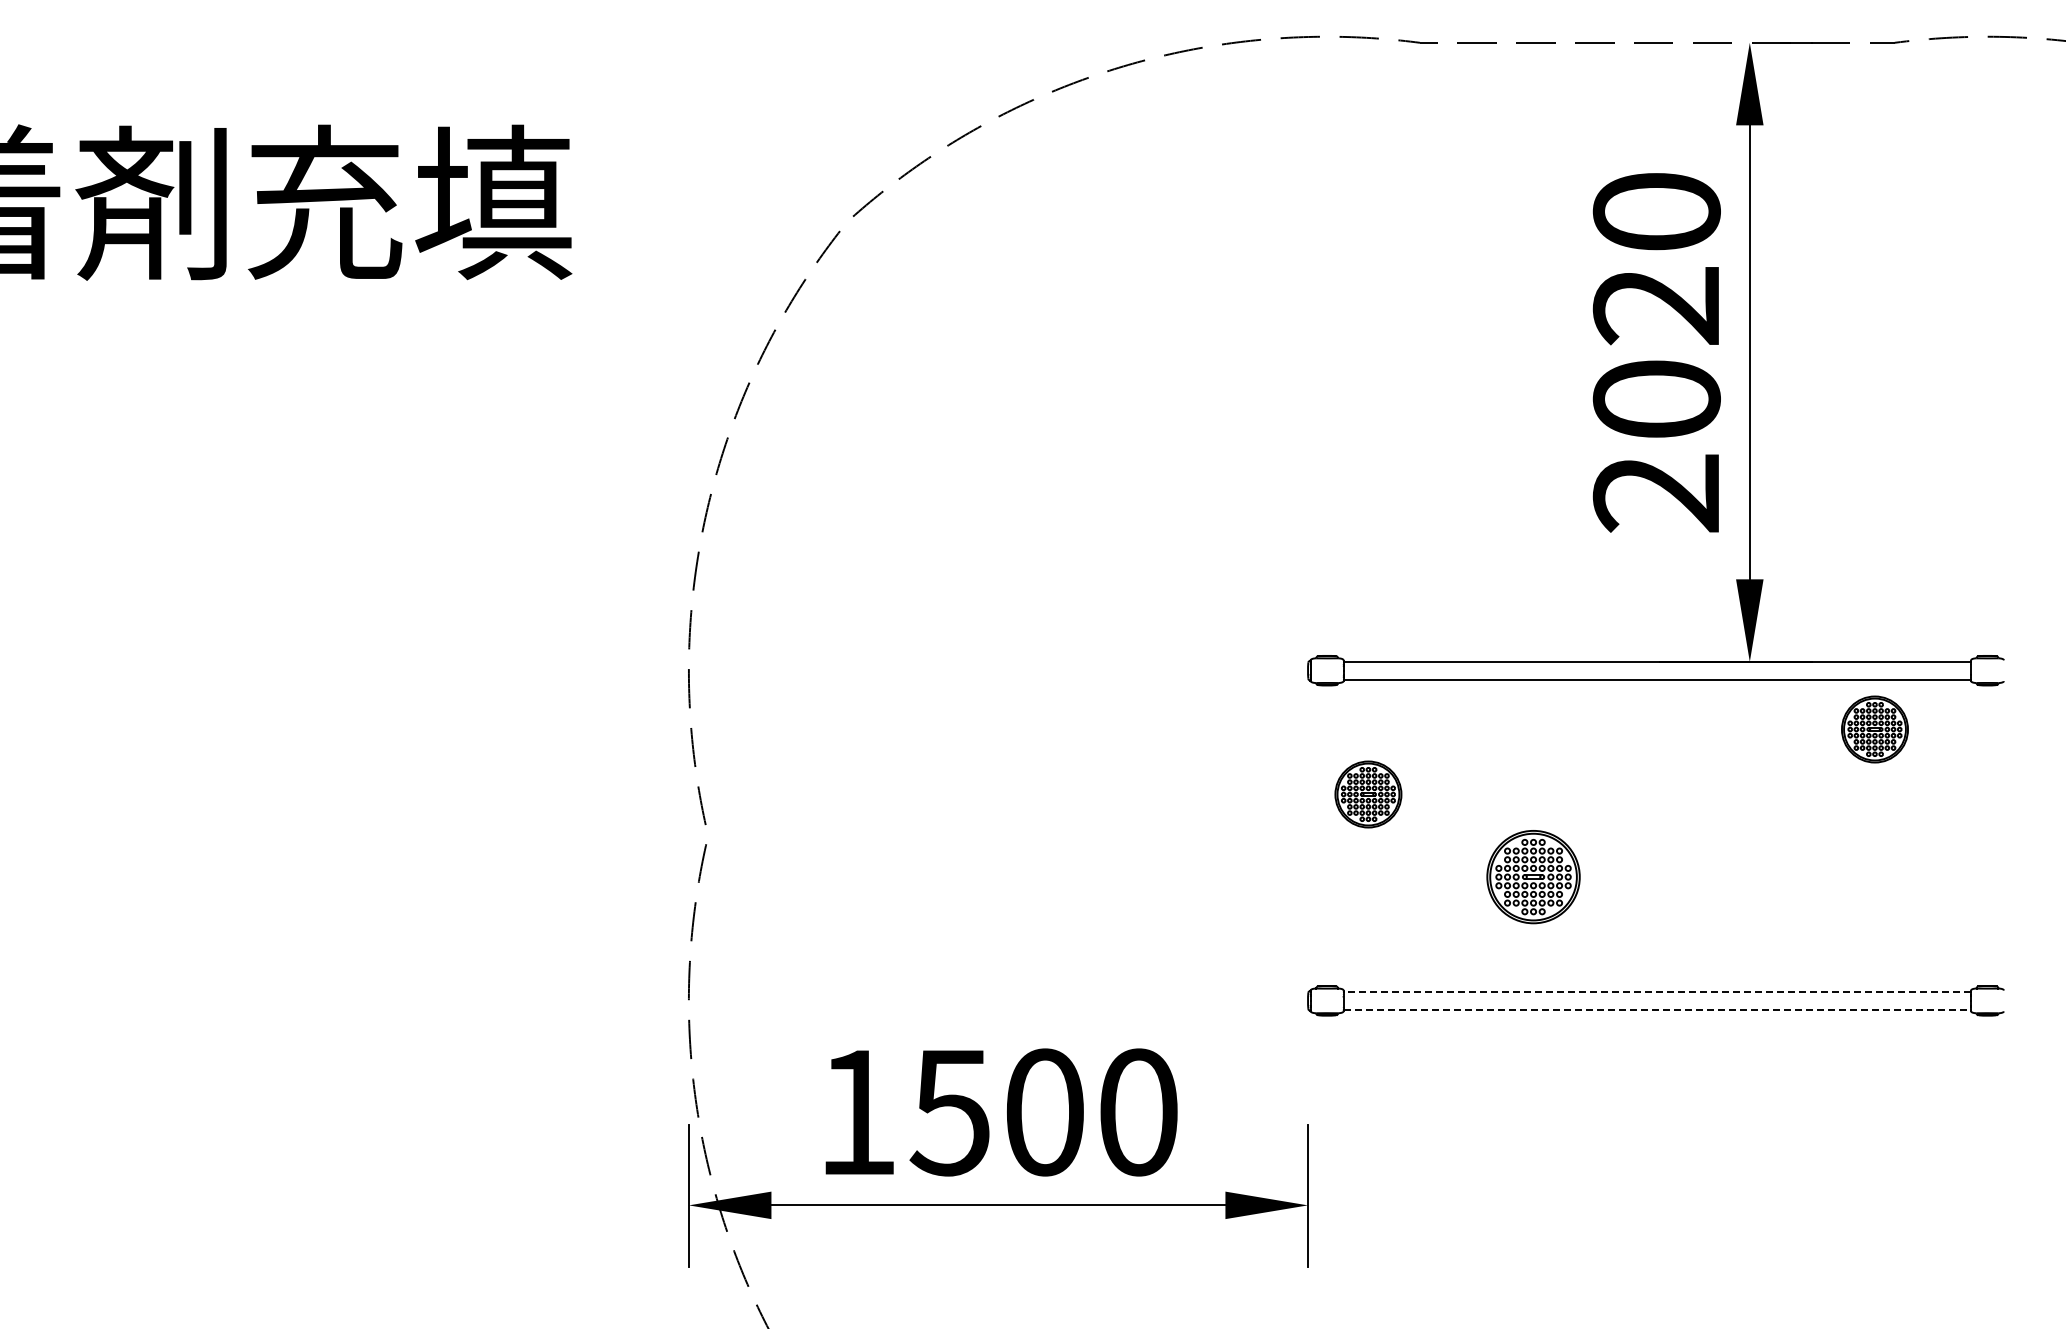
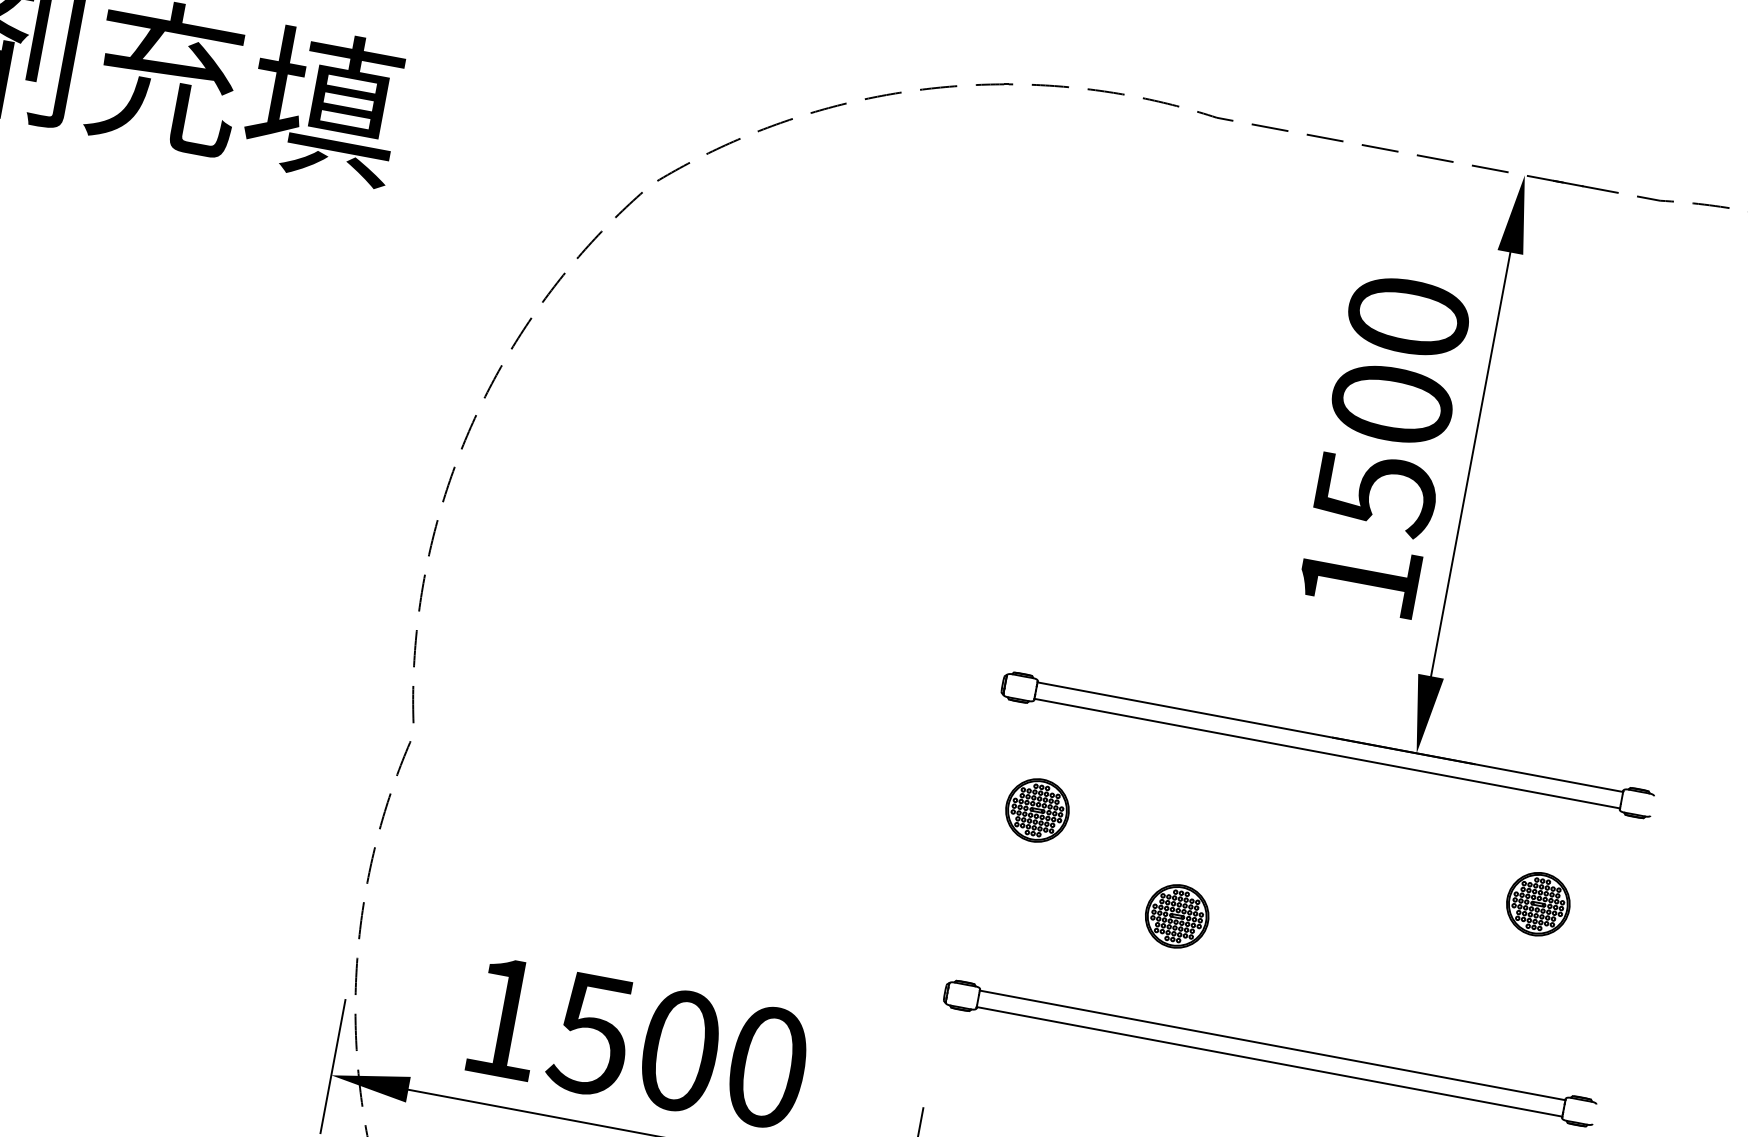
text: (1656, 399) -> (1375, 492), 2020 -> 1500
part: (1874, 729) -> (1537, 904), moved
part: (1533, 876) -> (1177, 915), size x0.71
line: (1657, 992) -> (1272, 1045), dashed -> solid
line: (1657, 1009) -> (1269, 1061), dashed -> solid

